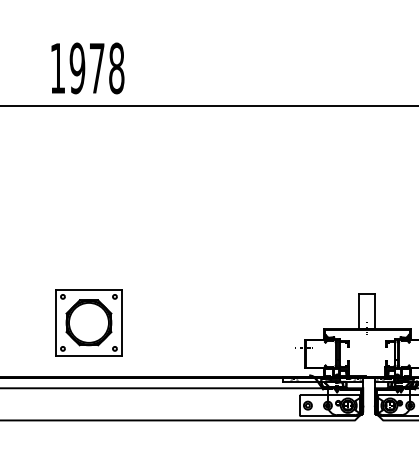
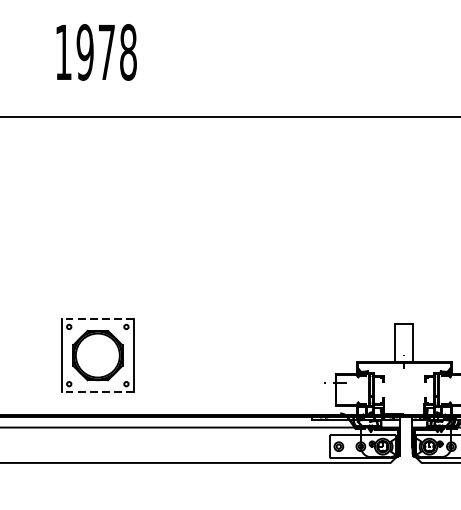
text: (87, 68) -> (96, 52), moved
line: (88, 290) -> (97, 319), solid -> dashed
line: (88, 355) -> (97, 391), solid -> dashed

